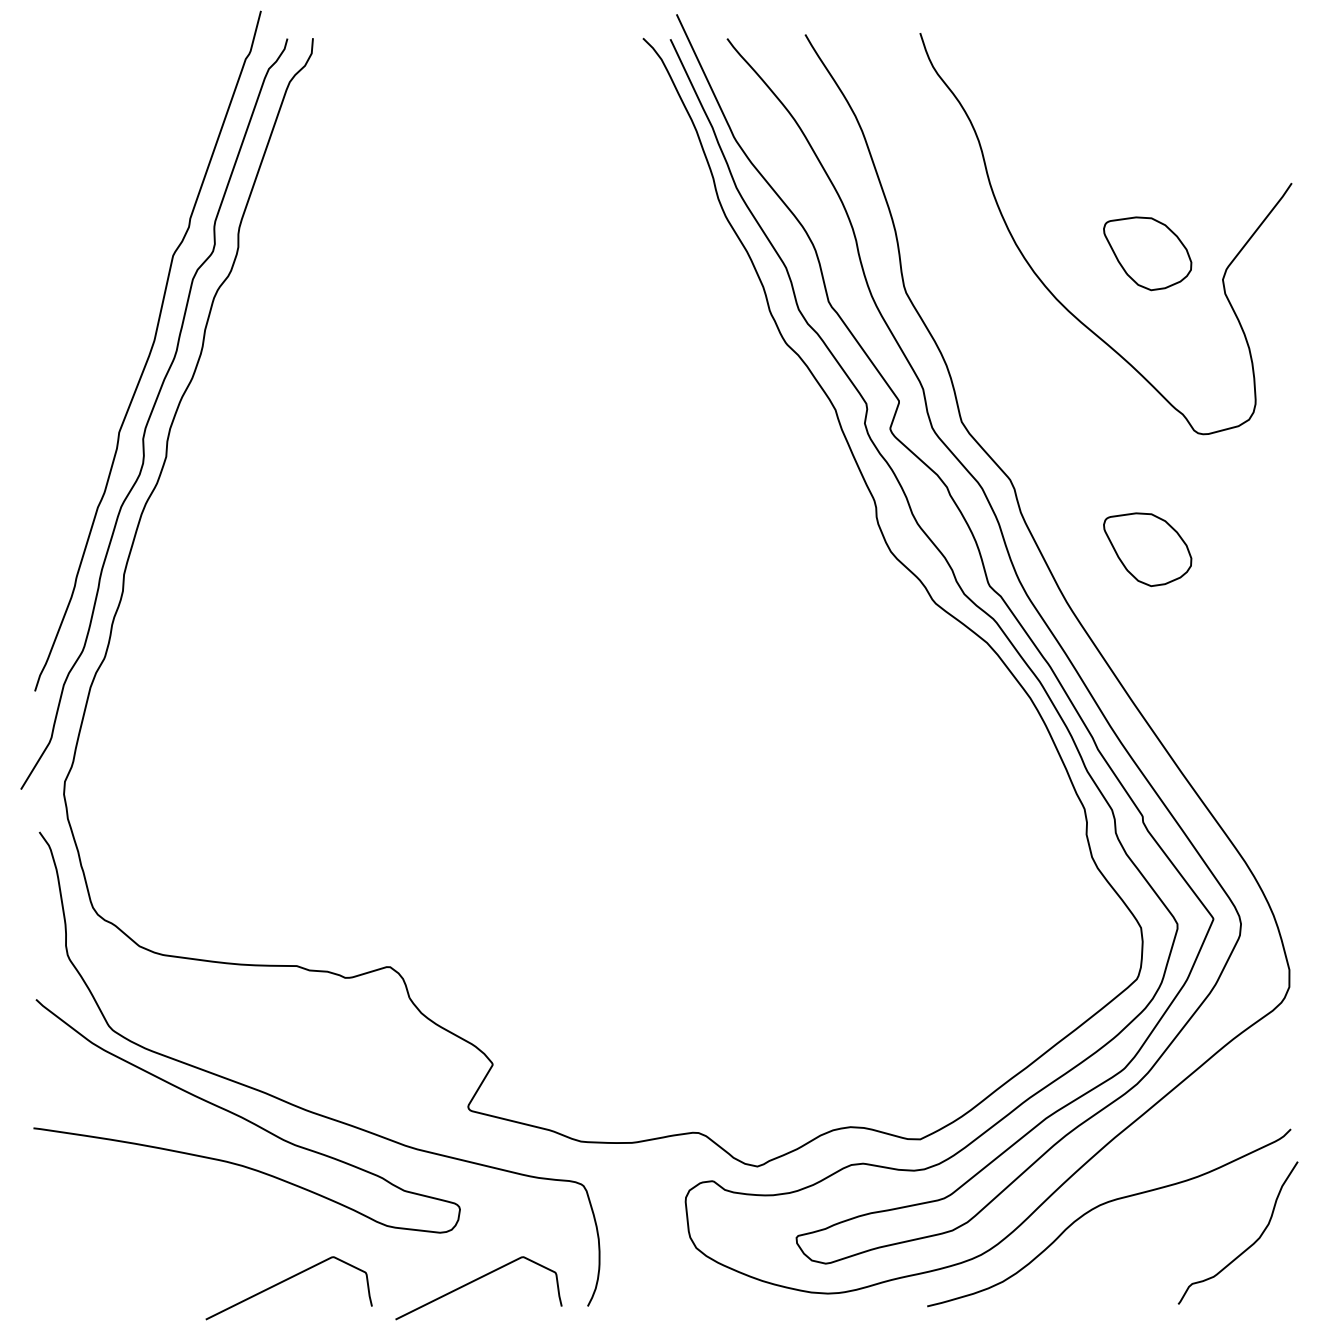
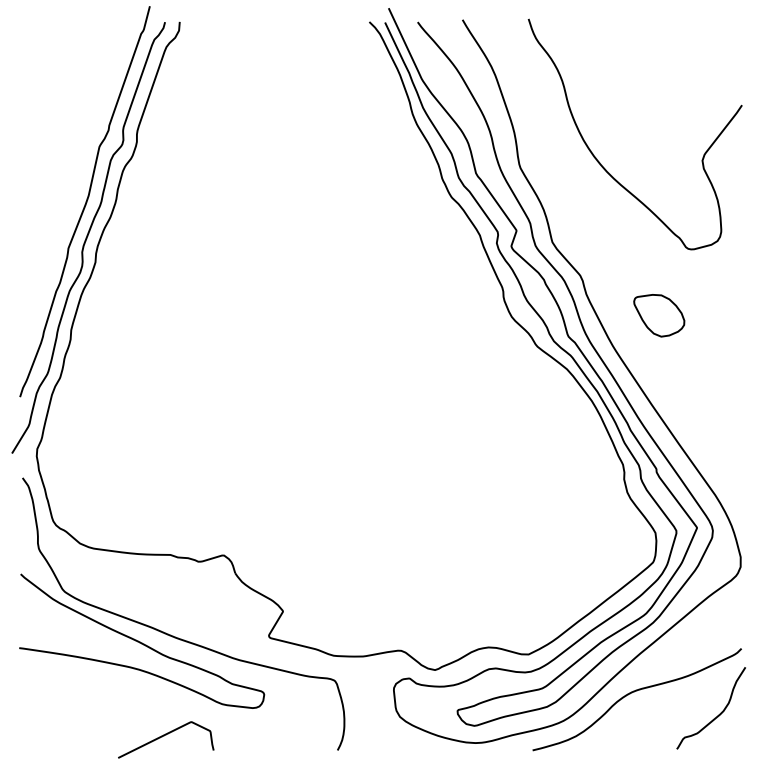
part: (1148, 253) -> (659, 145), removed
curve: (476, 1282) -> (273, 736), removed

